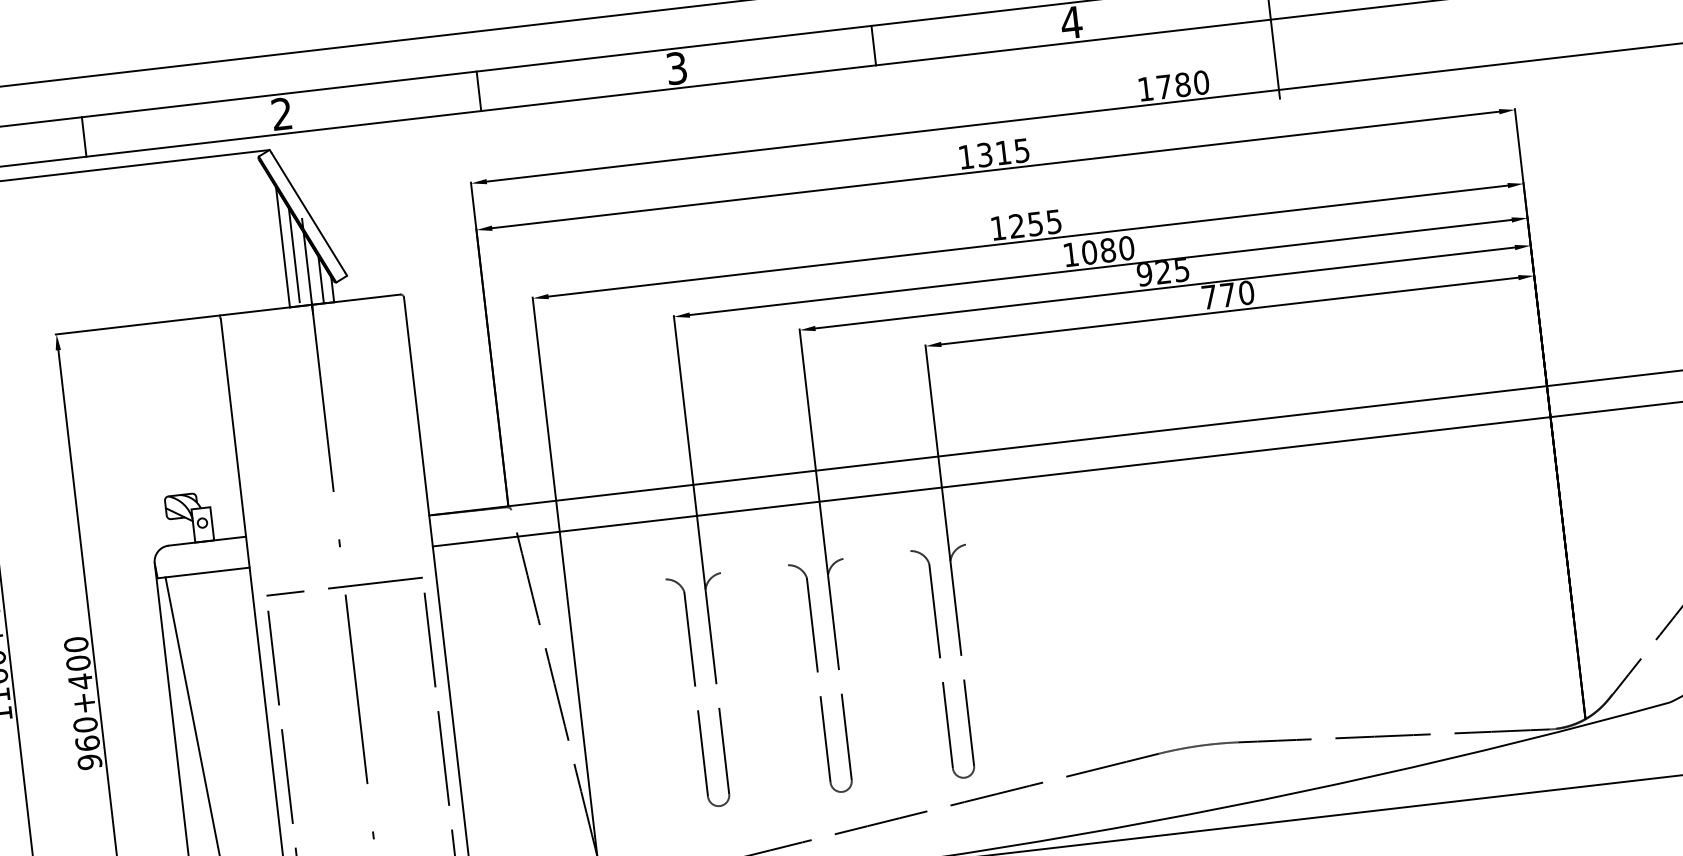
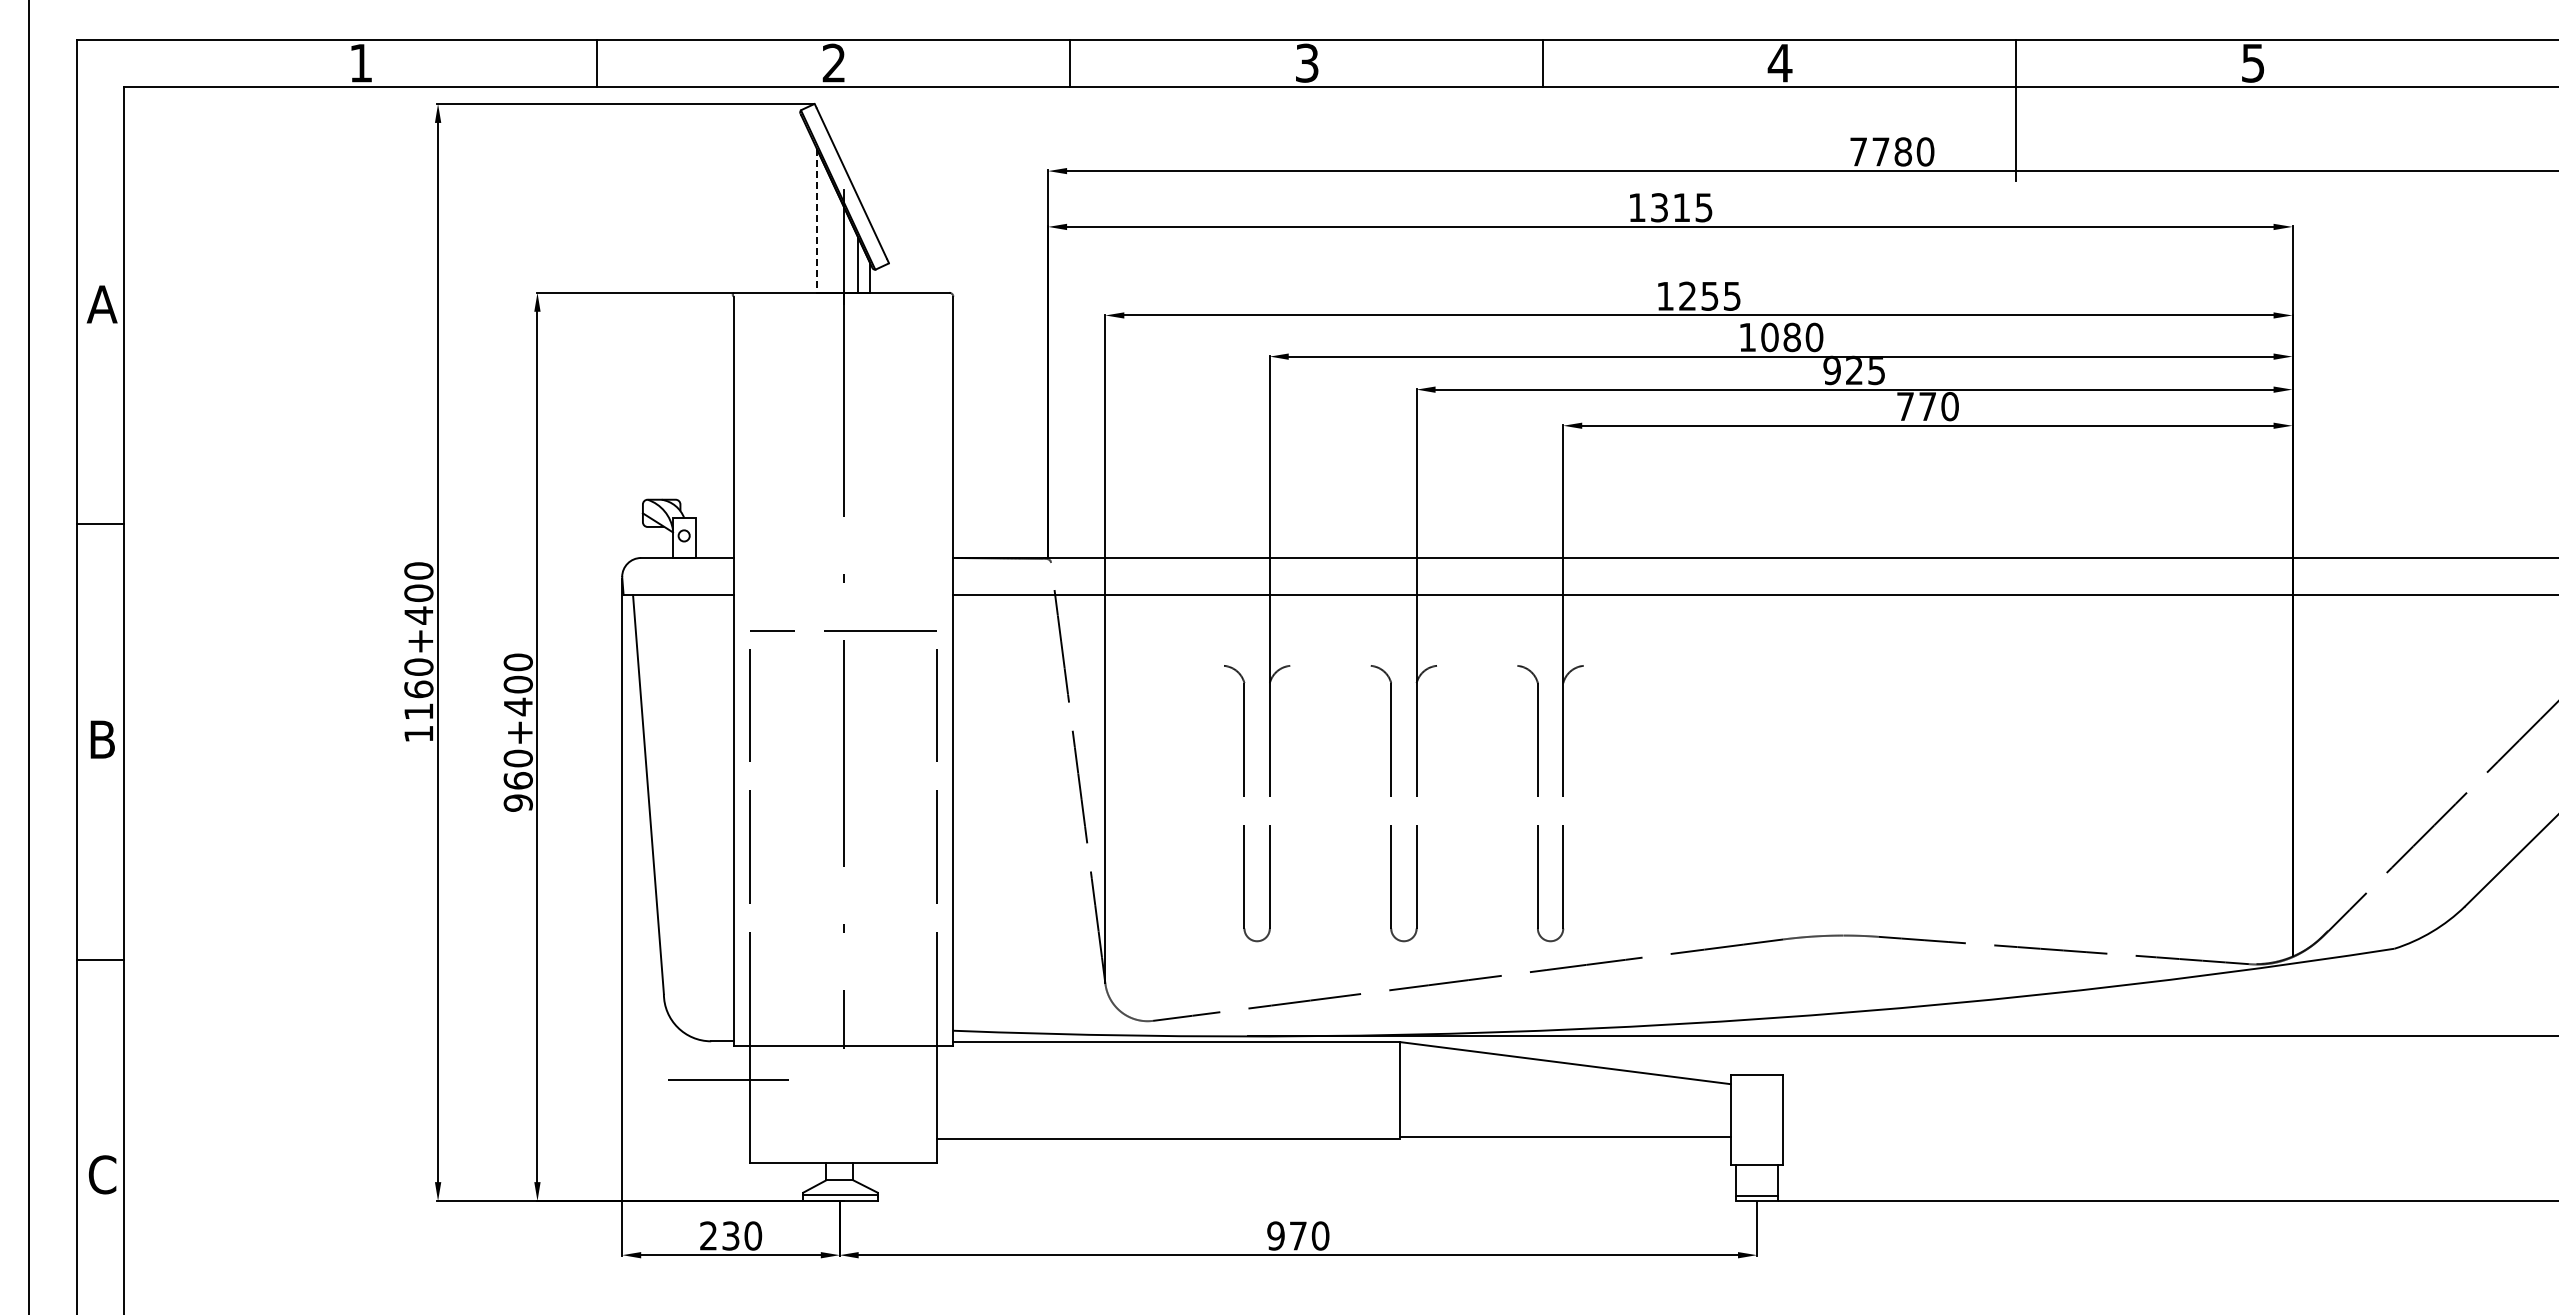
text: (1145, 88) -> (1858, 151), 1780 -> 7780
line: (283, 247) -> (817, 221), solid -> dashed
line: (294, 256) -> (829, 233), removed

